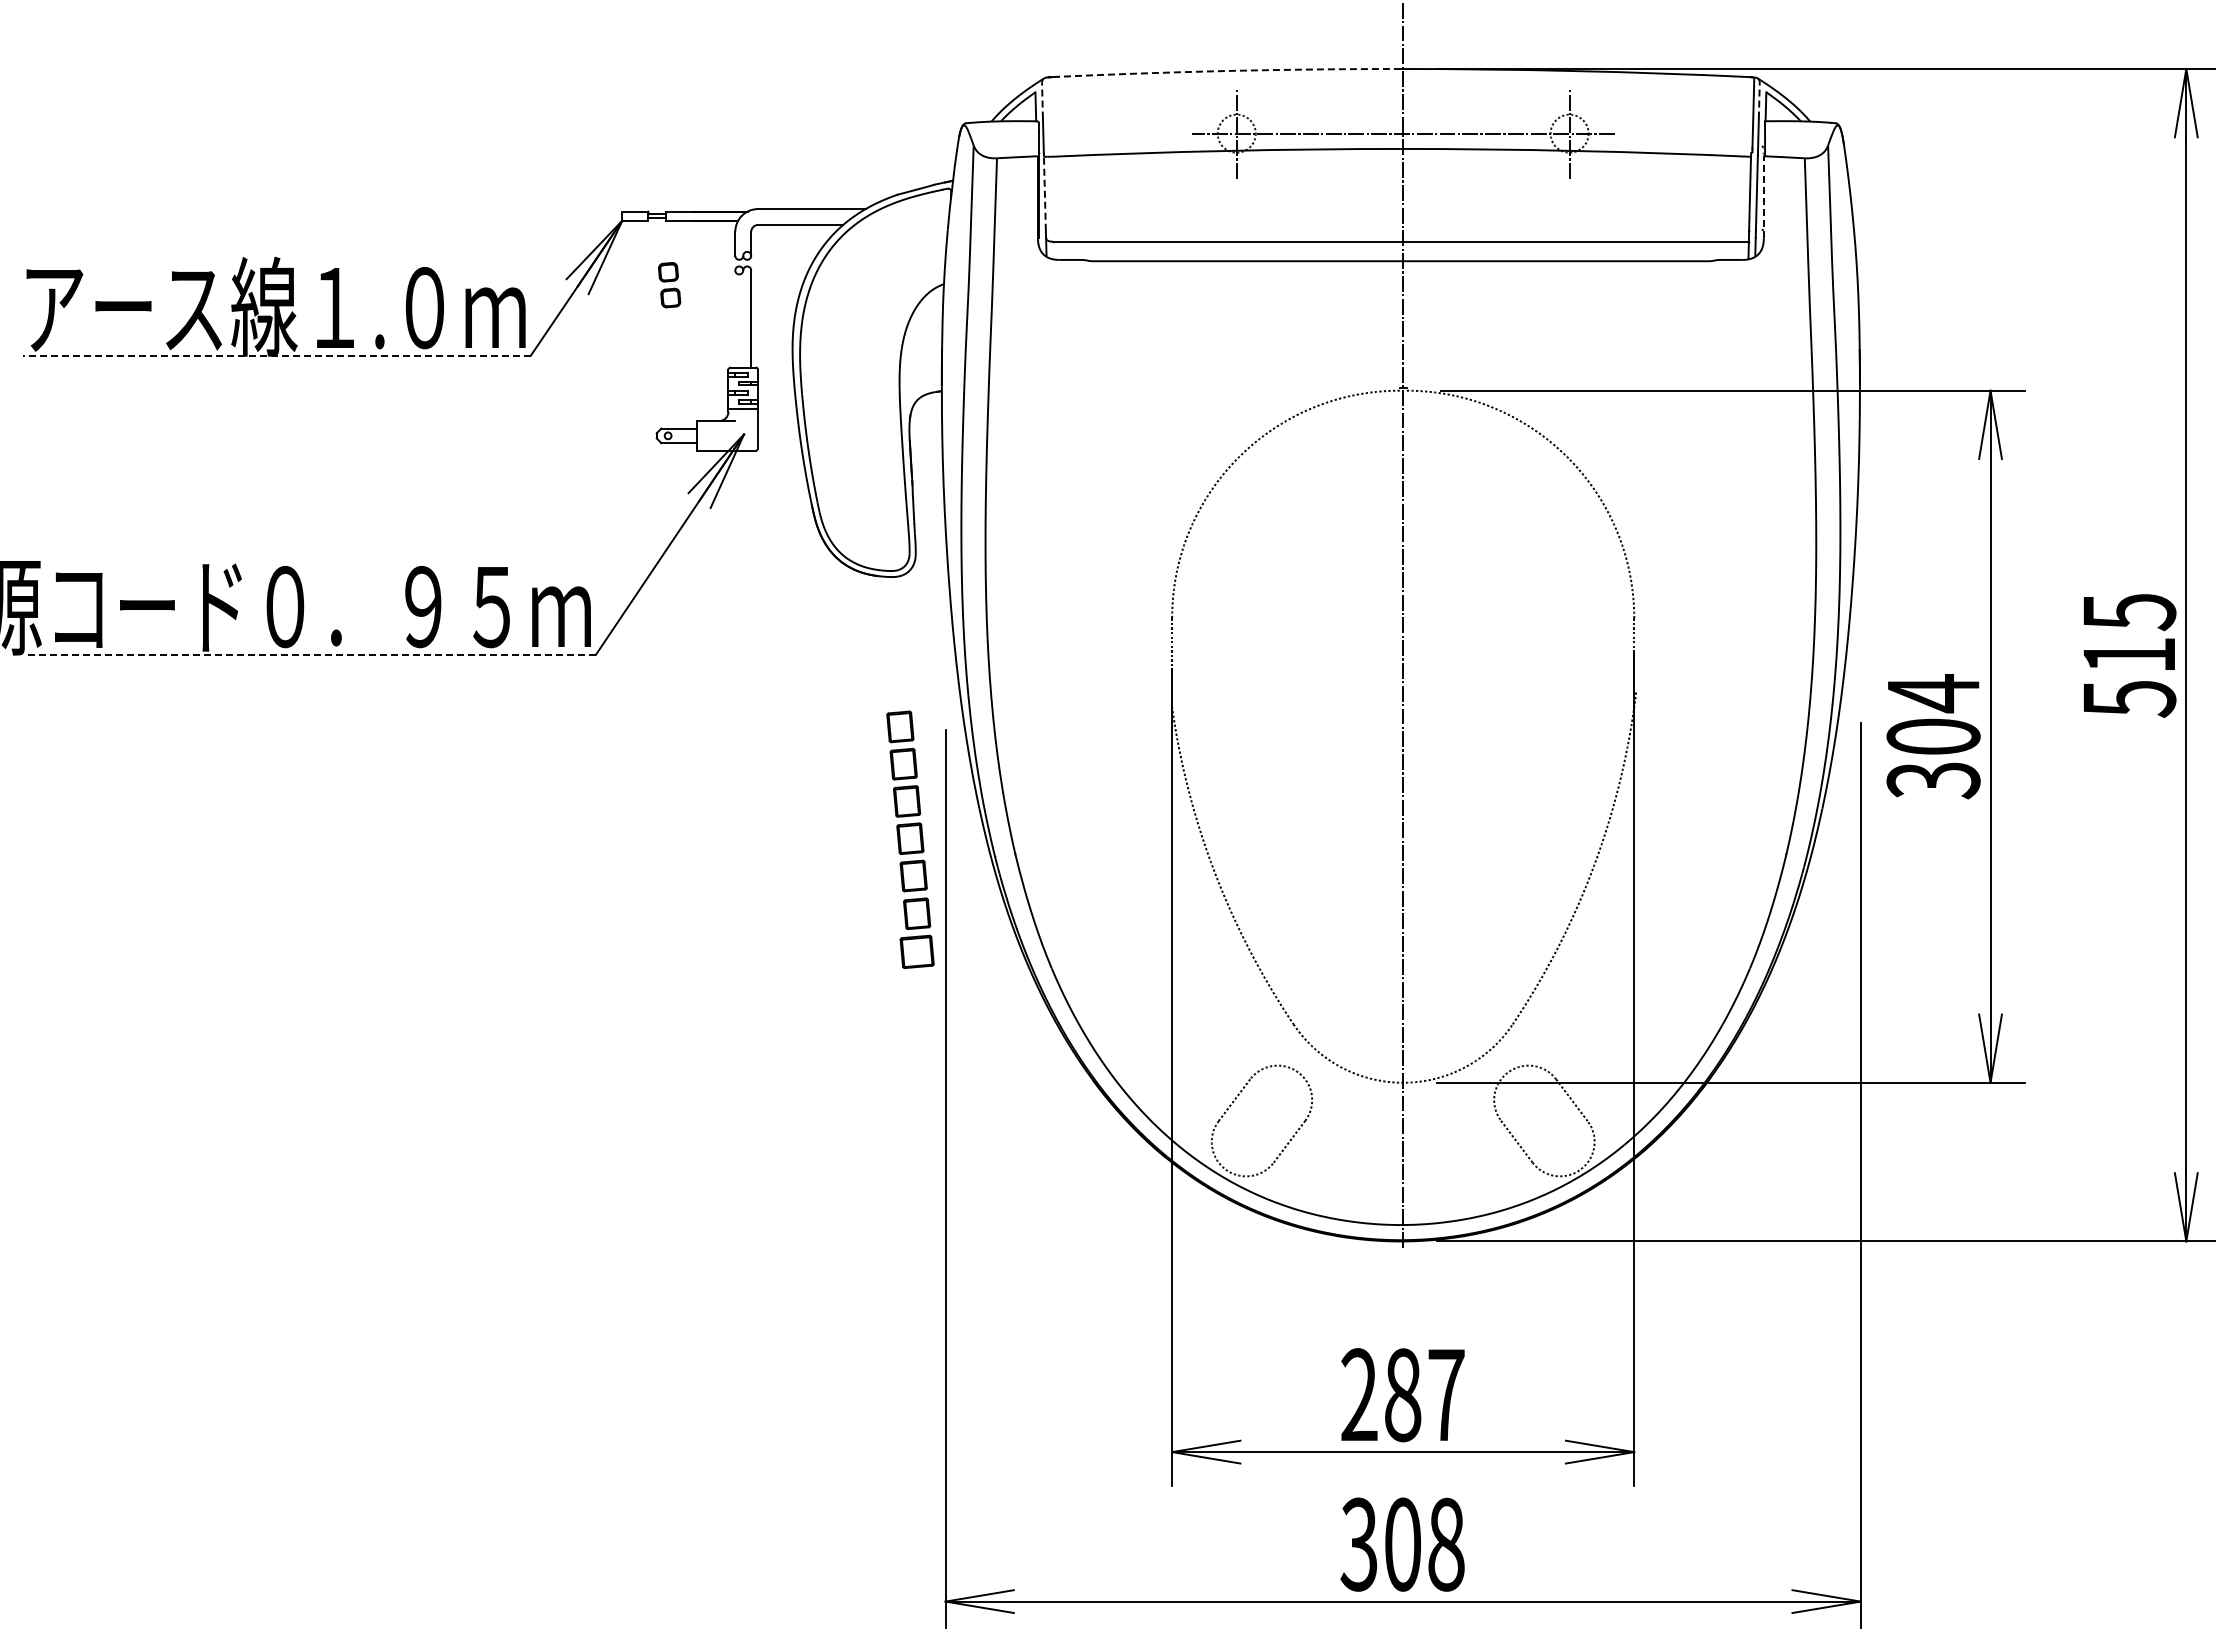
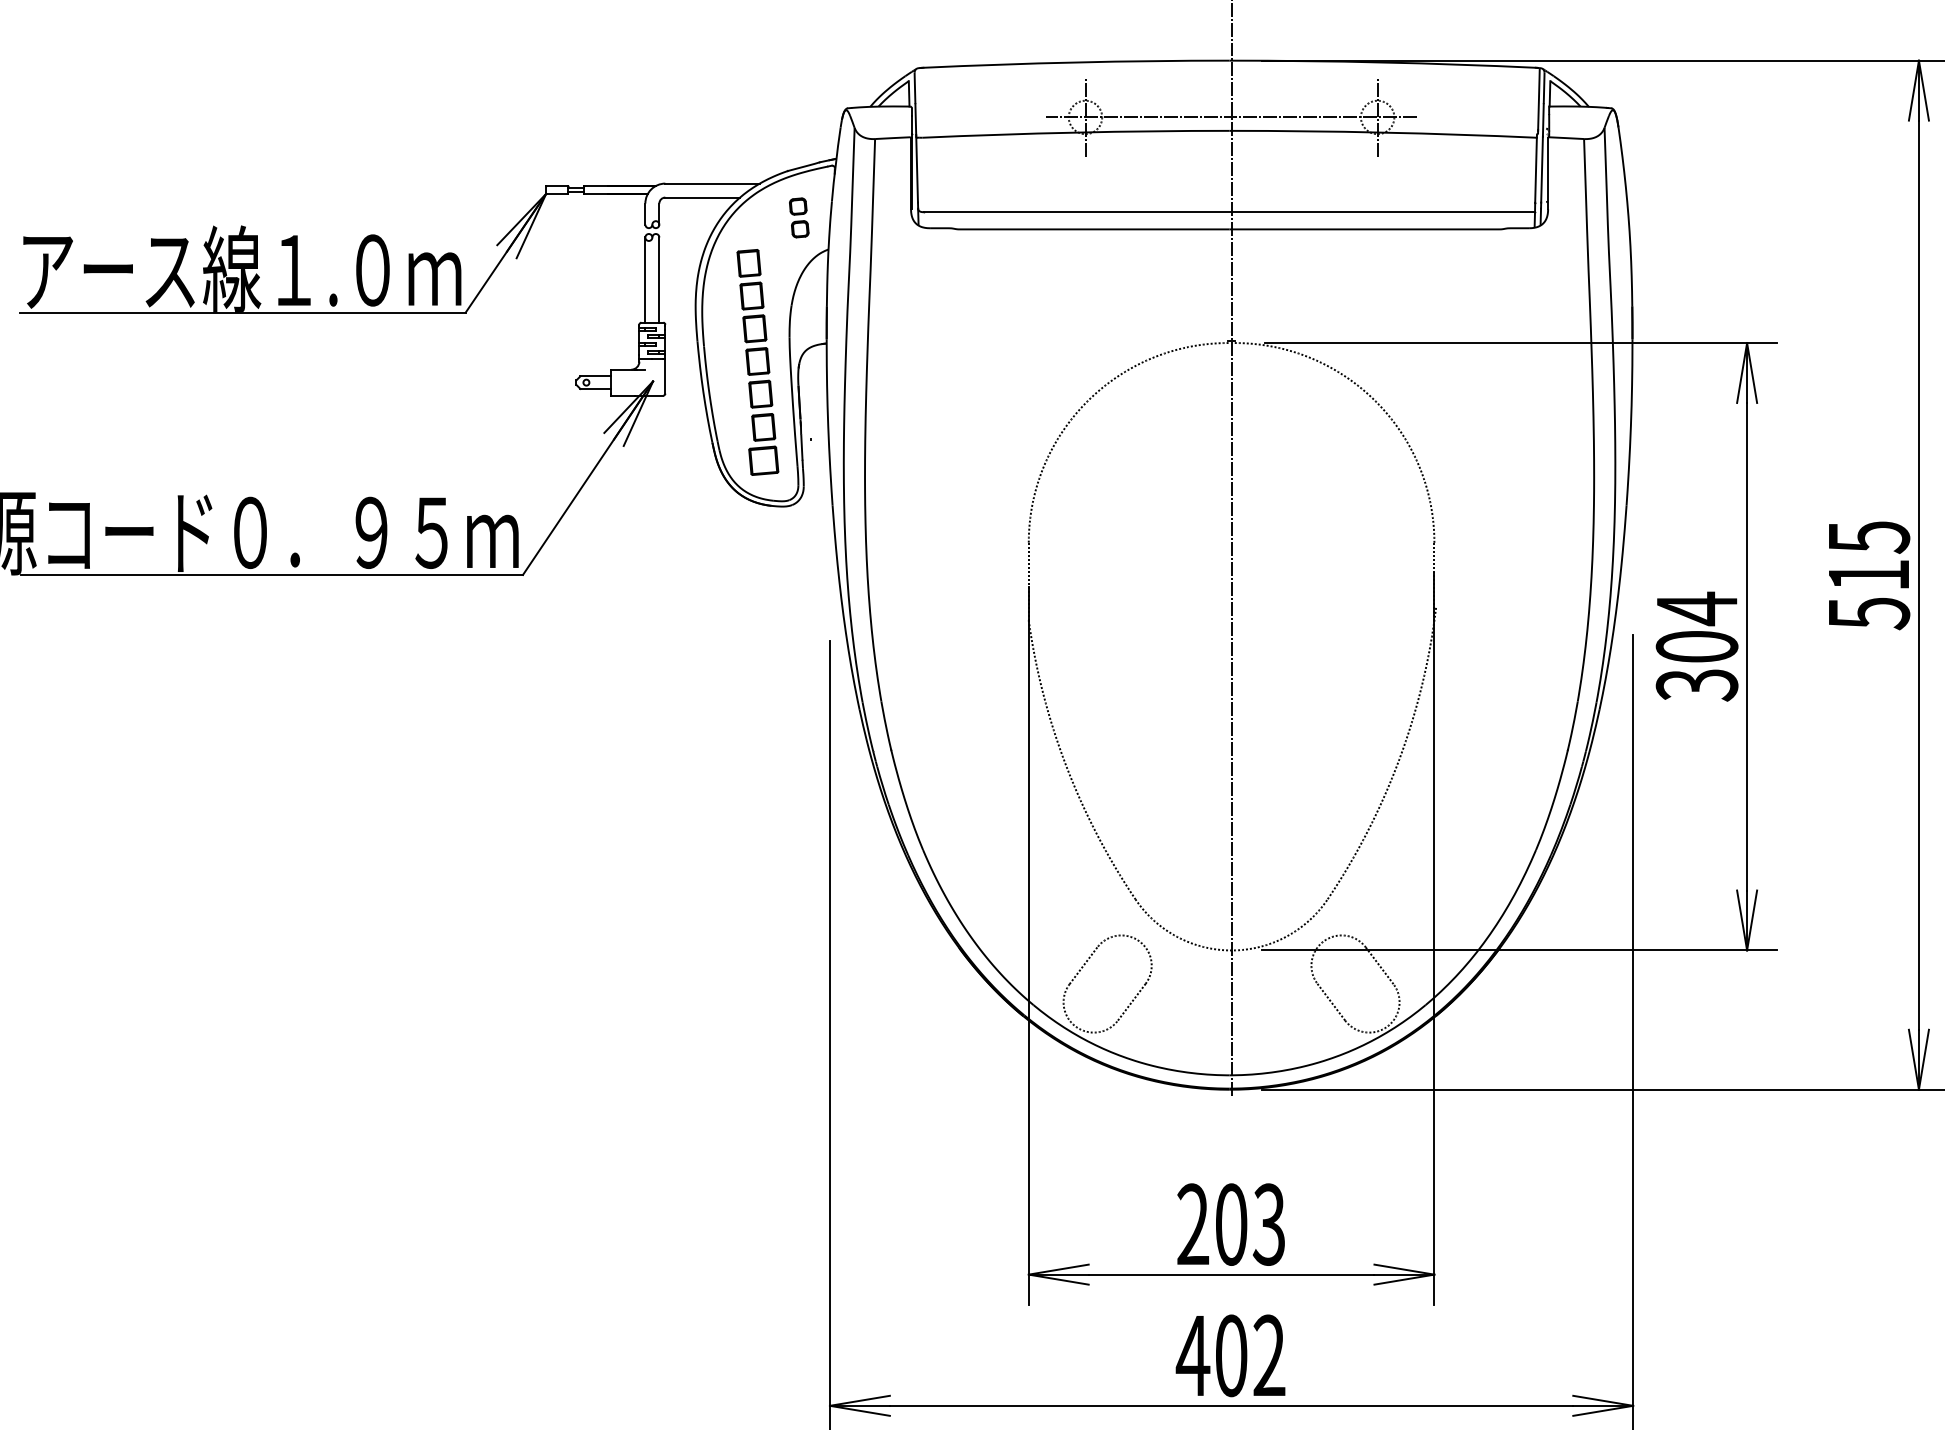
arc: (1226, 71) -> (1076, 62), dashed -> solid
line: (1042, 99) -> (915, 87), dashed -> solid
line: (1759, 99) -> (1544, 87), dashed -> solid
line: (1044, 193) -> (916, 169), dashed -> solid
line: (1763, 197) -> (1547, 173), dashed -> solid
part: (669, 285) -> (799, 218), moved
line: (735, 318) -> (645, 279), added
line: (276, 355) -> (242, 312), dashed -> solid
line: (310, 654) -> (272, 574), dashed -> solid
part: (910, 839) -> (757, 362), moved
text: (1424, 1395) -> (1250, 1224), 287 -> 203
text: (1401, 1544) -> (1230, 1355), 308 -> 402

